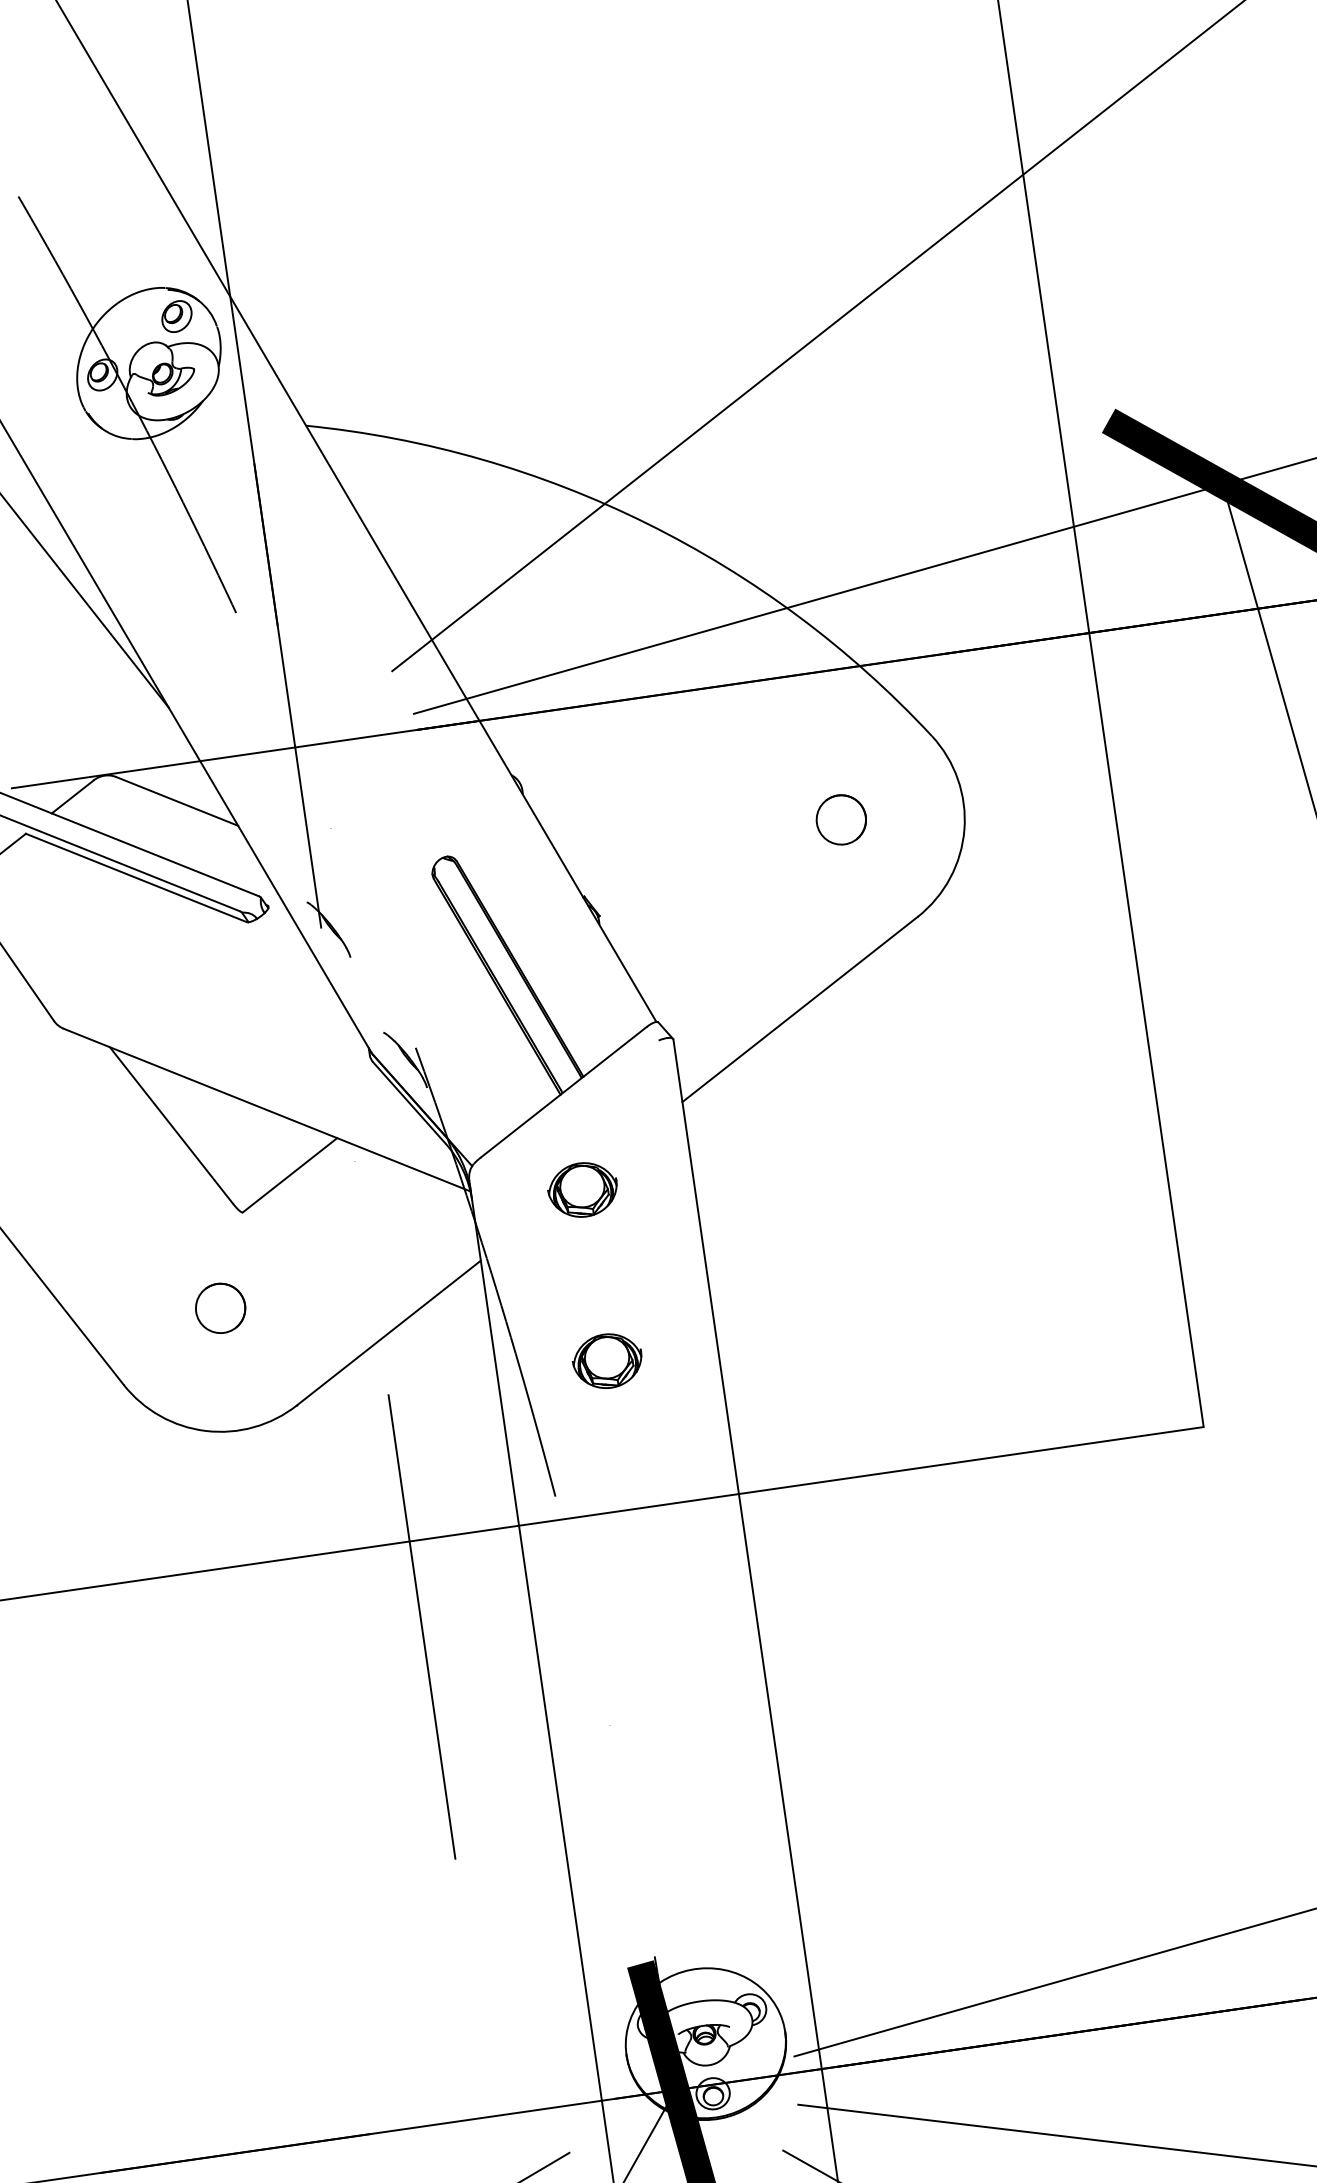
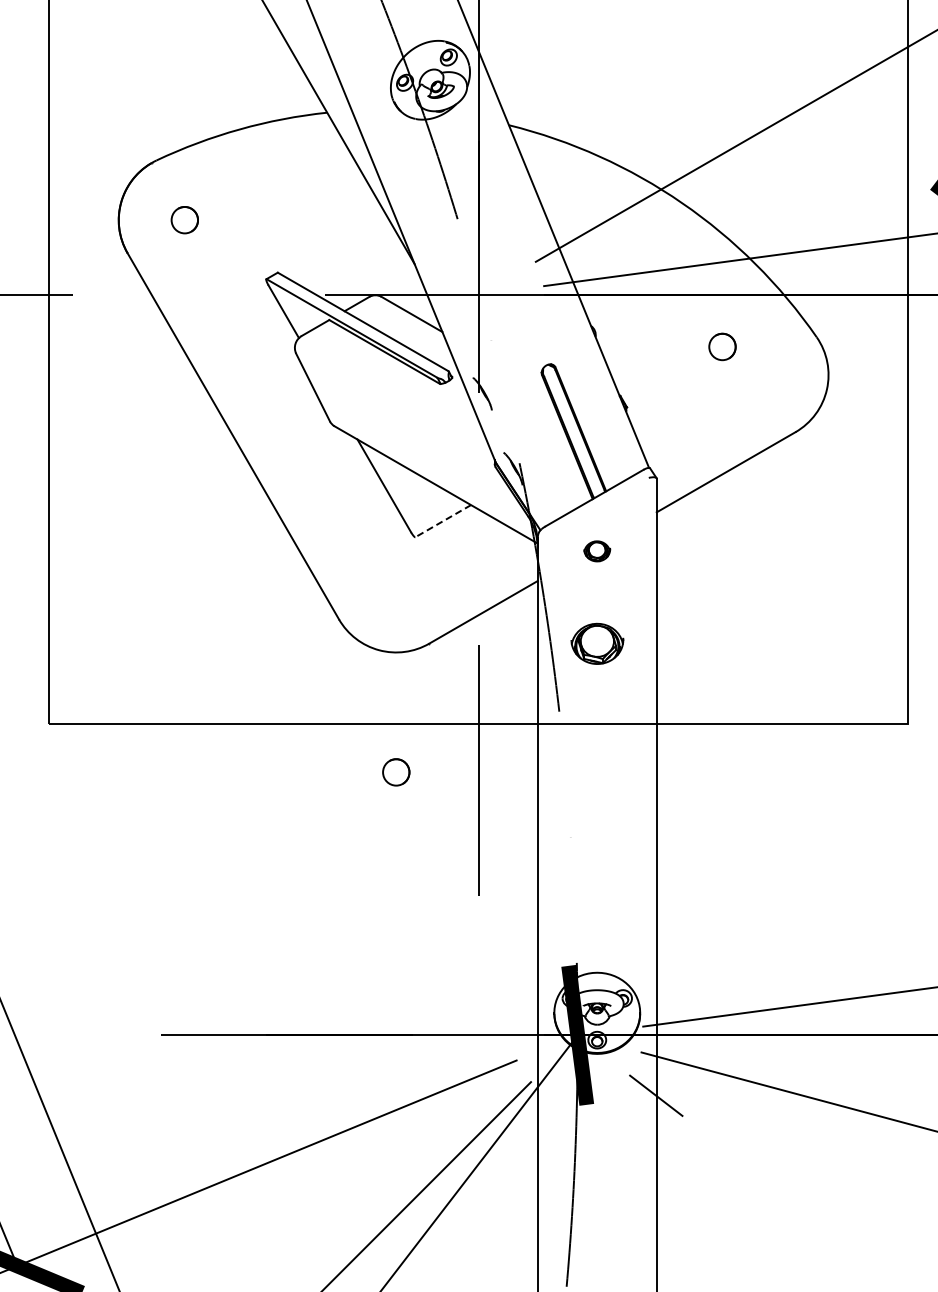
part: (841, 819) -> (722, 346), moved
line: (288, 1176) -> (442, 521), solid -> dashed
part: (581, 1190) -> (596, 551), size x0.7
circle: (221, 1308) -> (396, 772), moved
part: (606, 1360) -> (596, 643), size x1.4

